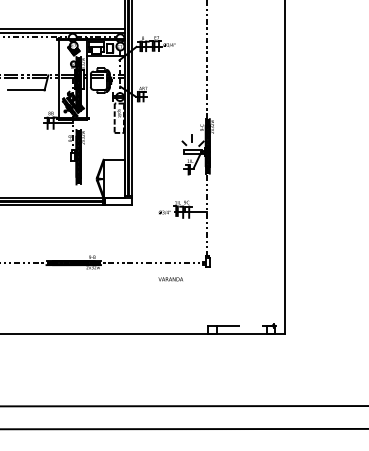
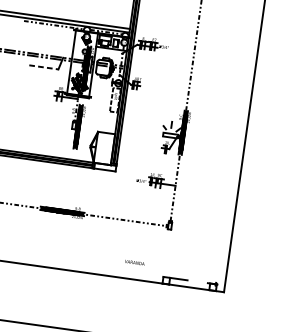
line: (26, 90) -> (43, 67), solid -> dashed
text: (170, 279) -> (134, 262), moved

